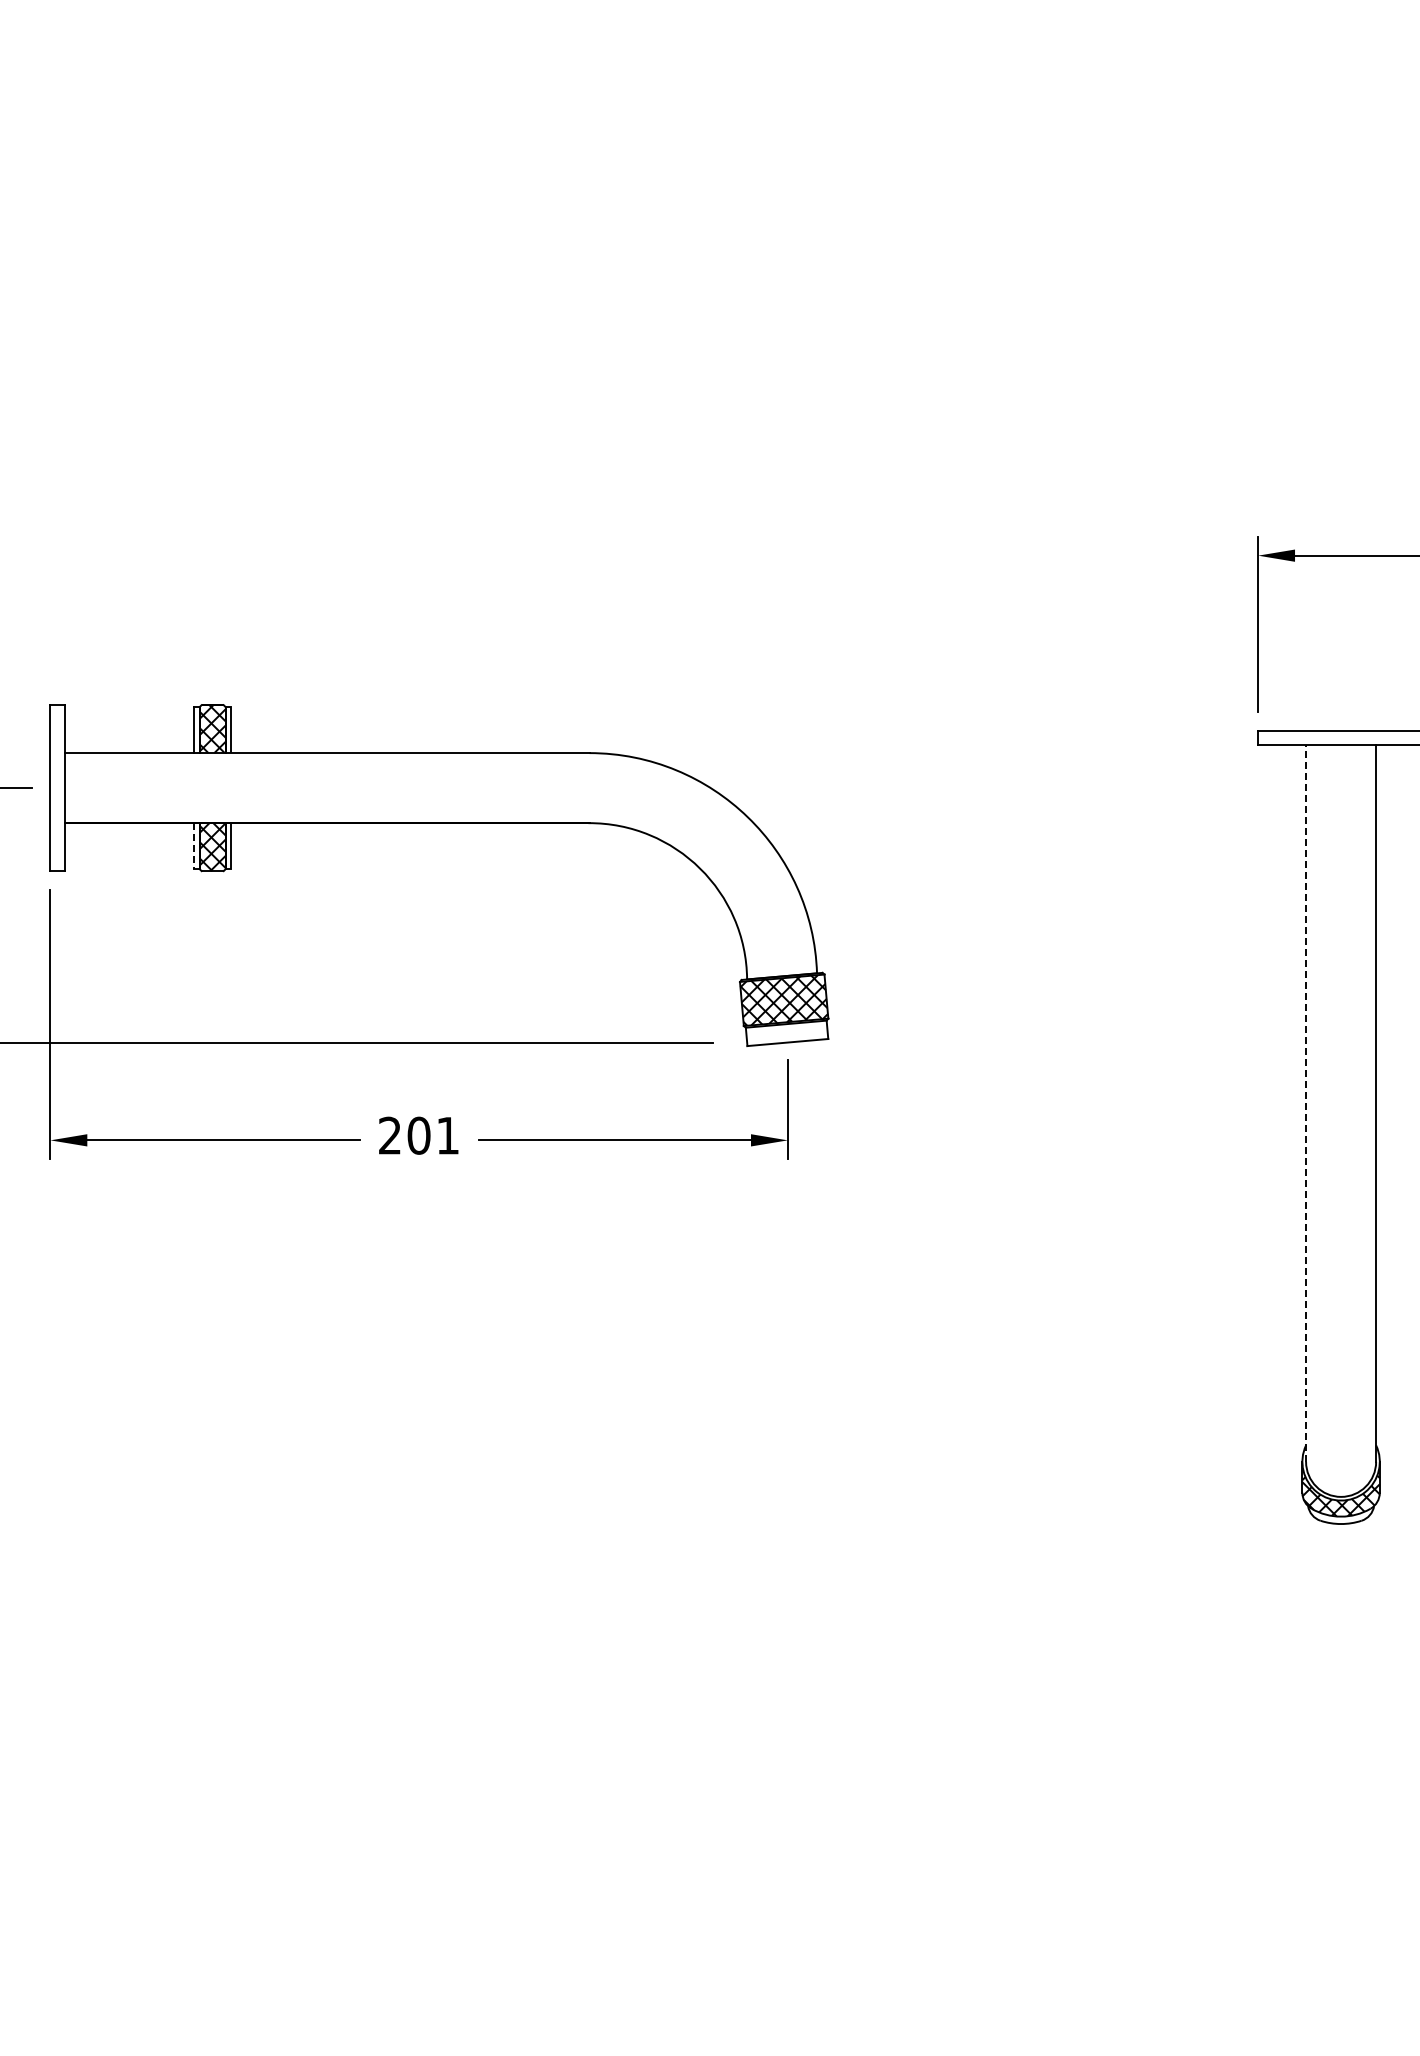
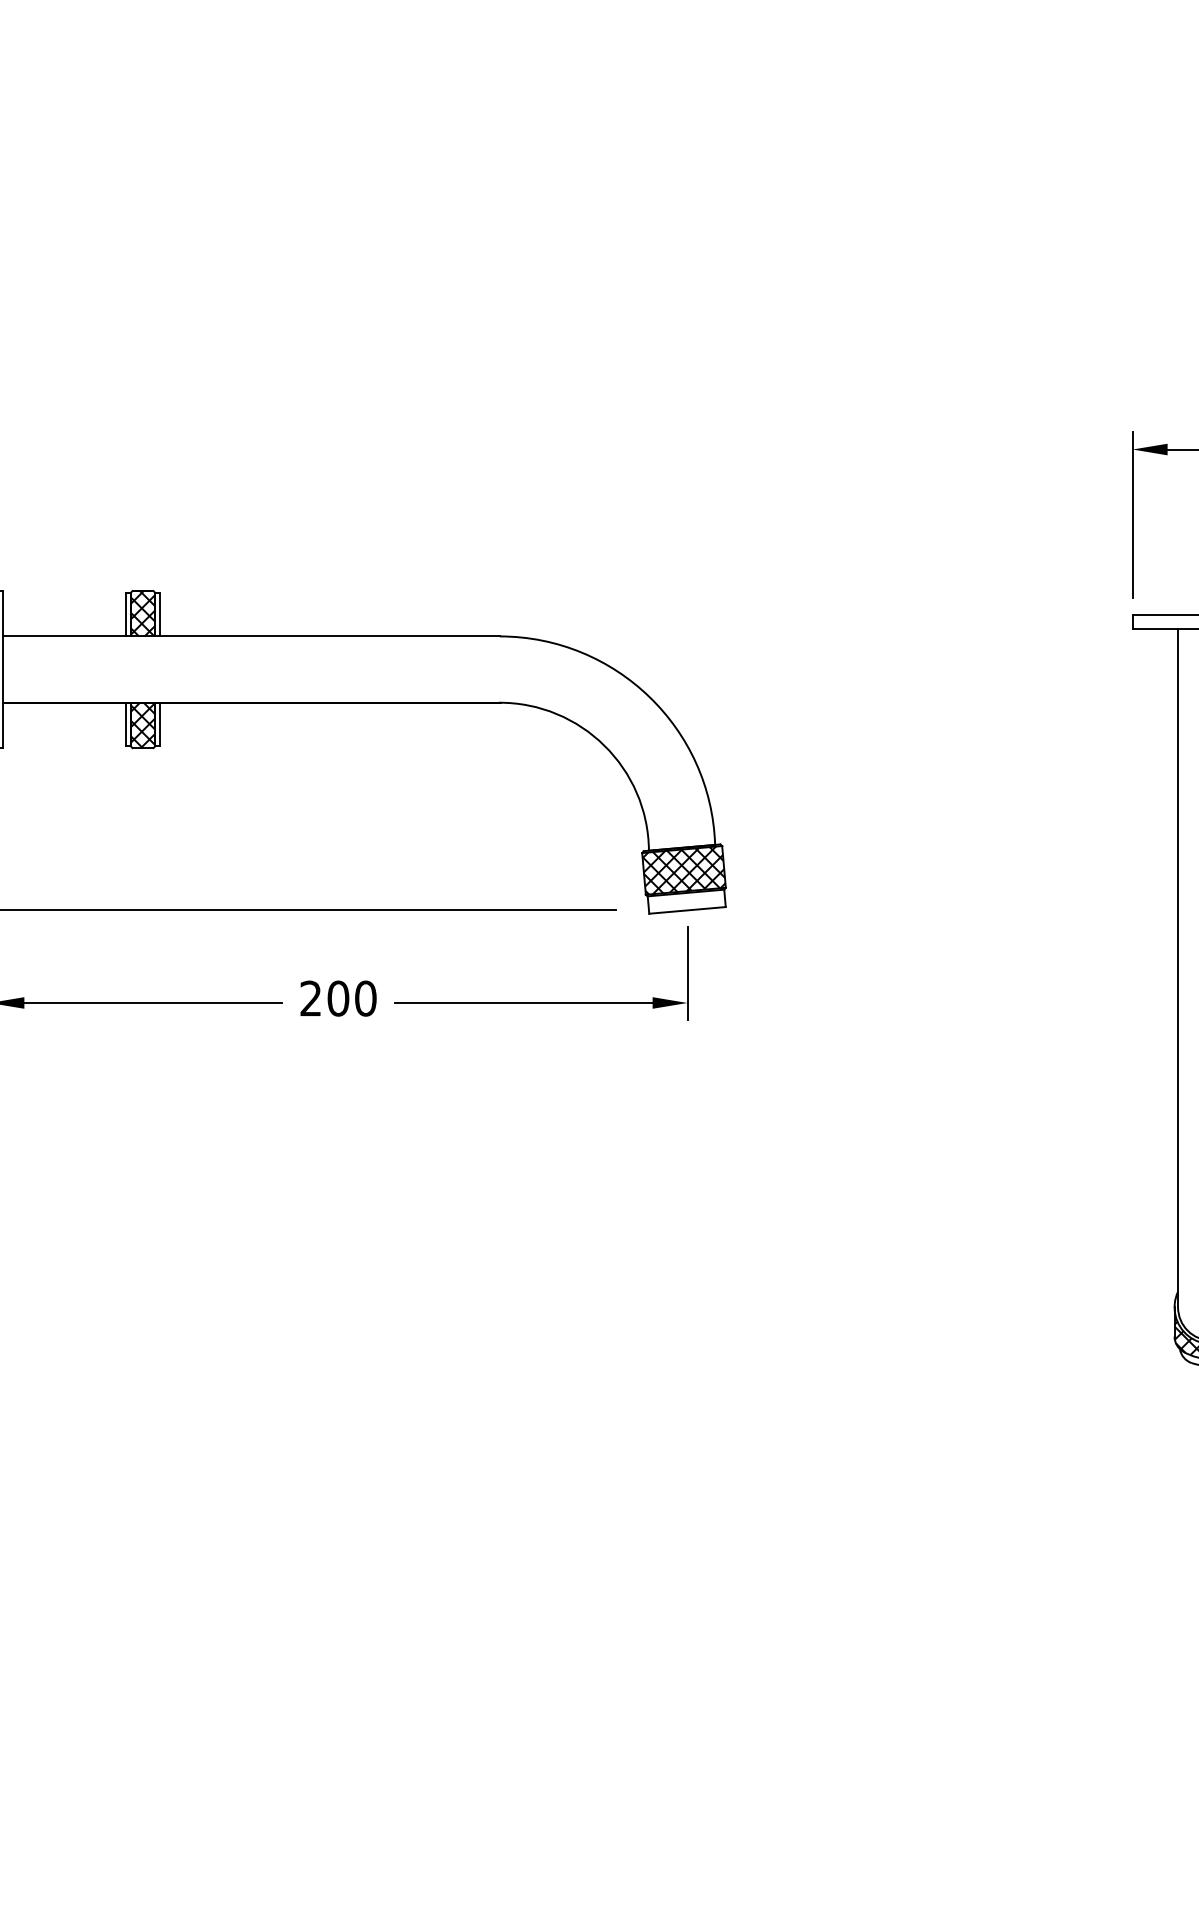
line: (194, 846) -> (125, 724), dashed -> solid
line: (1306, 1103) -> (1178, 968), dashed -> solid
text: (447, 1135) -> (365, 998), 201 -> 200

